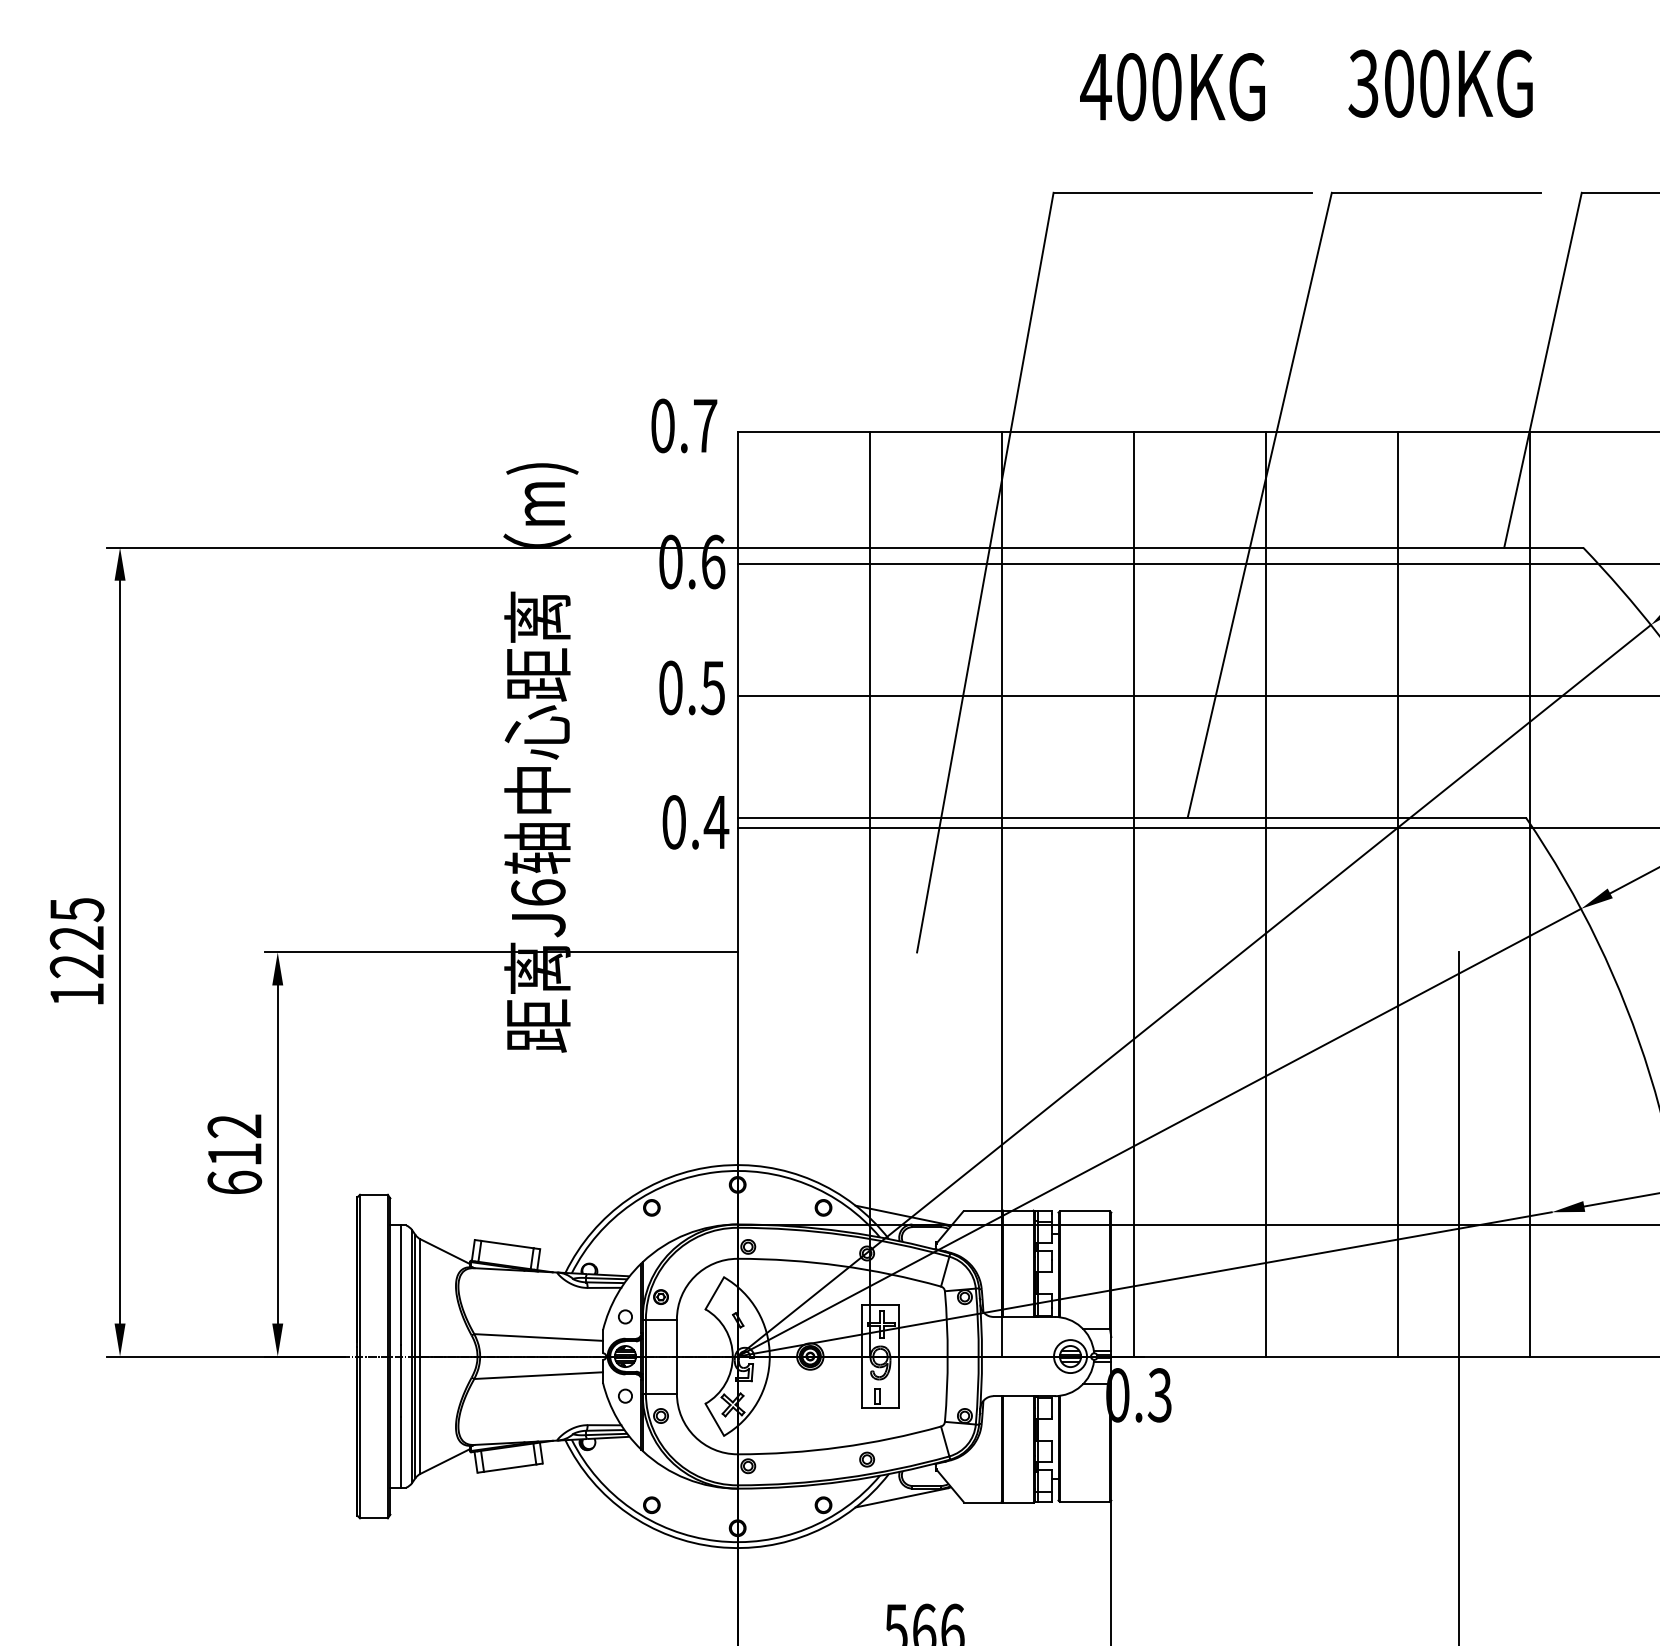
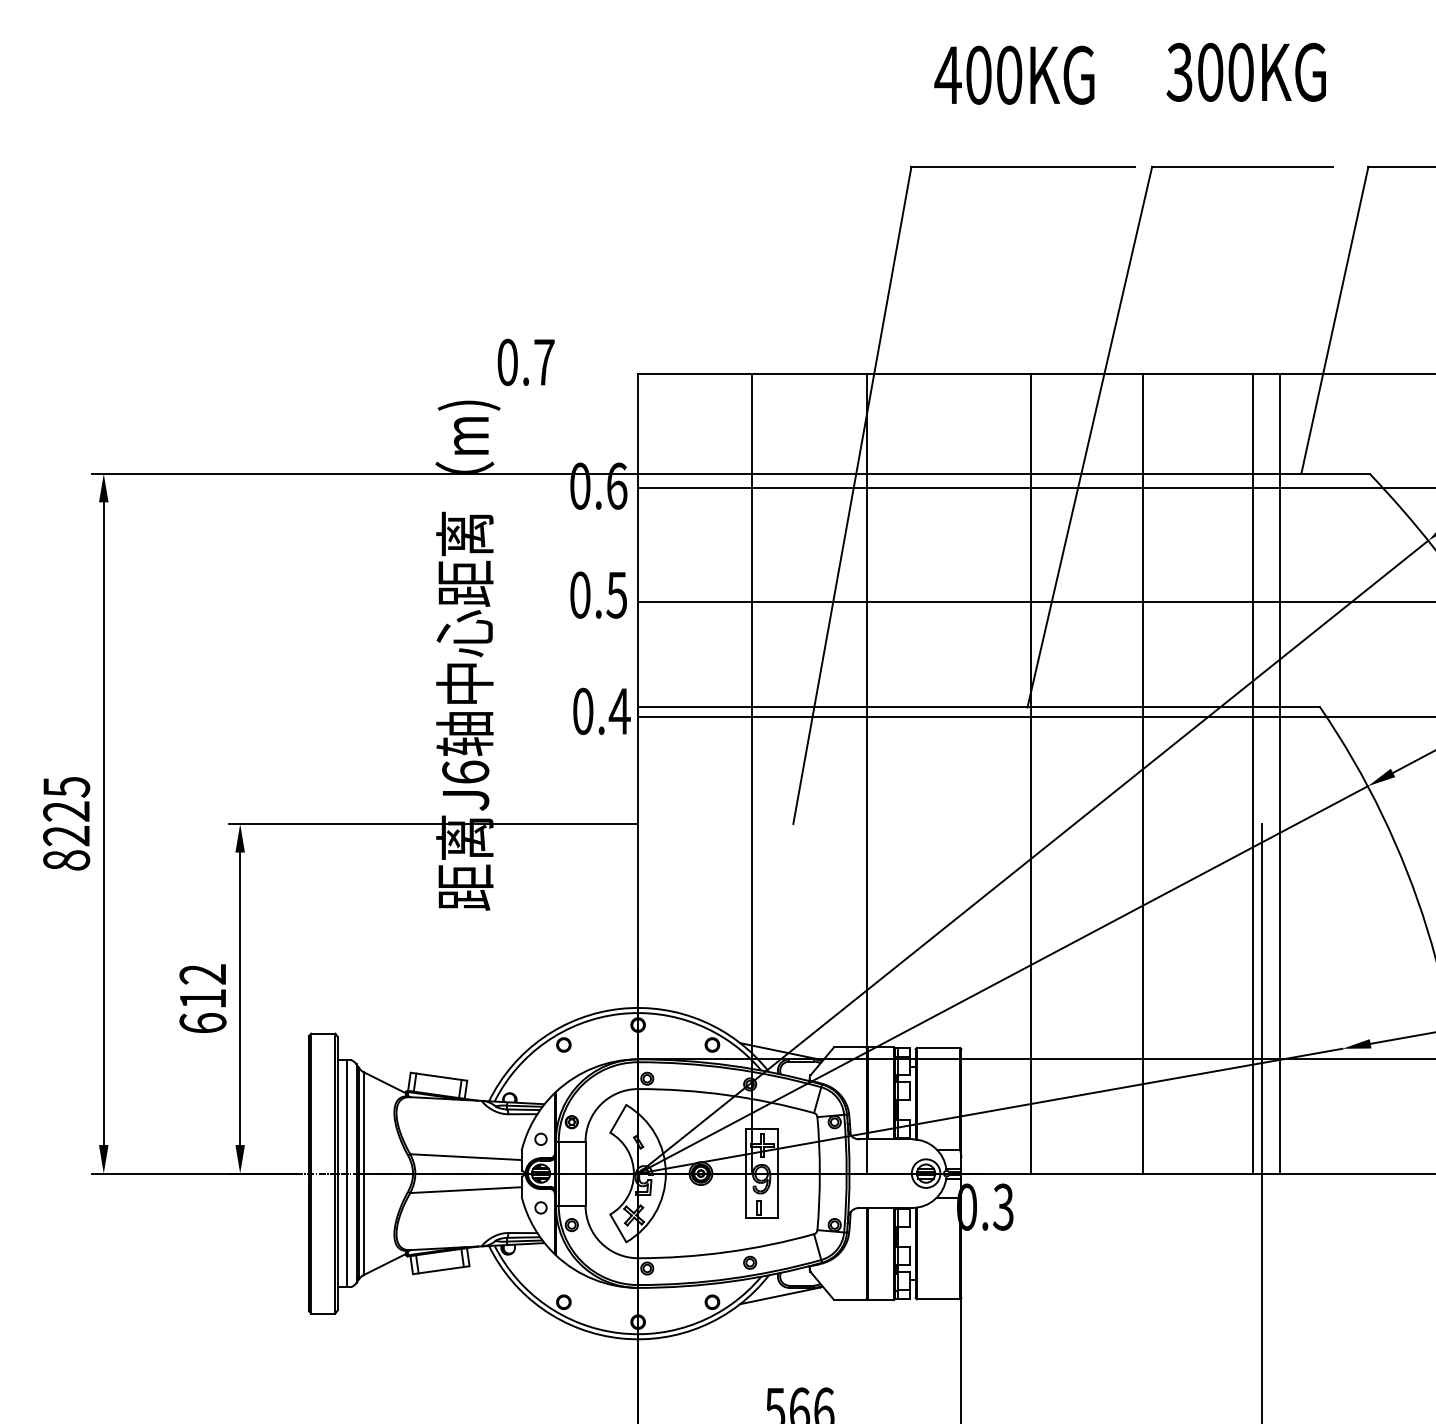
text: (684, 425) -> (526, 362), moved
line: (1133, 894) -> (1030, 773), moved
line: (1265, 894) -> (1142, 773), moved
line: (1398, 894) -> (1253, 773), moved
line: (1530, 894) -> (1280, 773), moved
text: (77, 994) -> (66, 860), 1225 -> 8225

